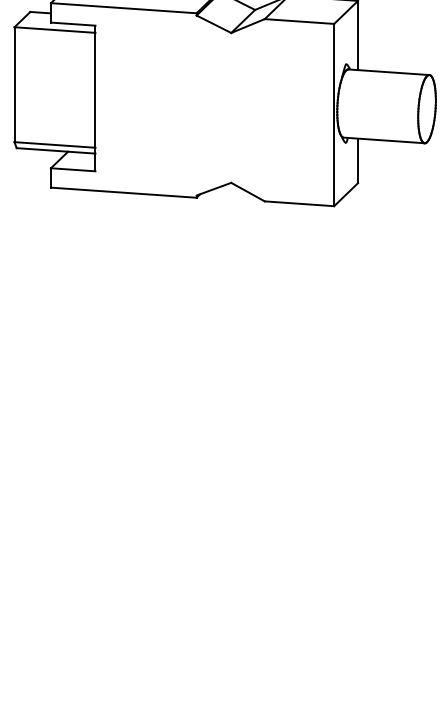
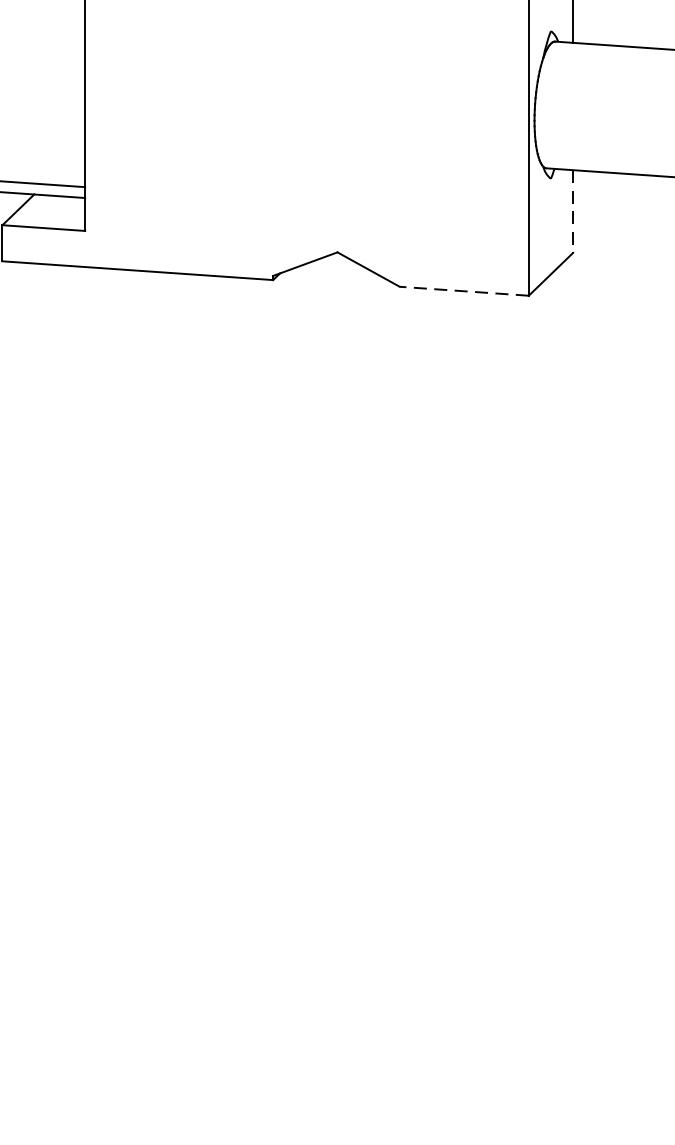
line: (358, 161) -> (573, 212), solid -> dashed
line: (299, 203) -> (464, 290), solid -> dashed

